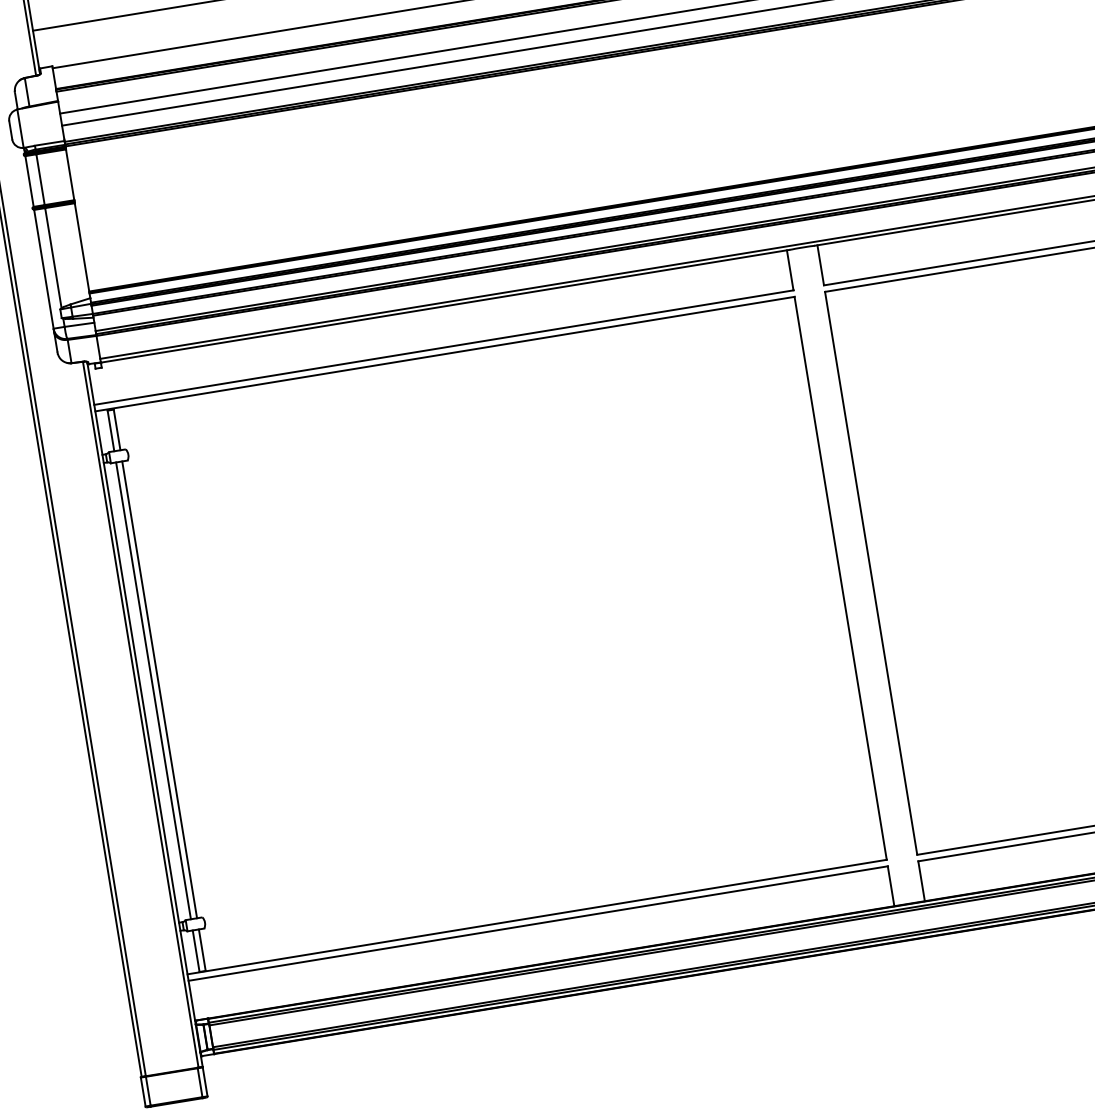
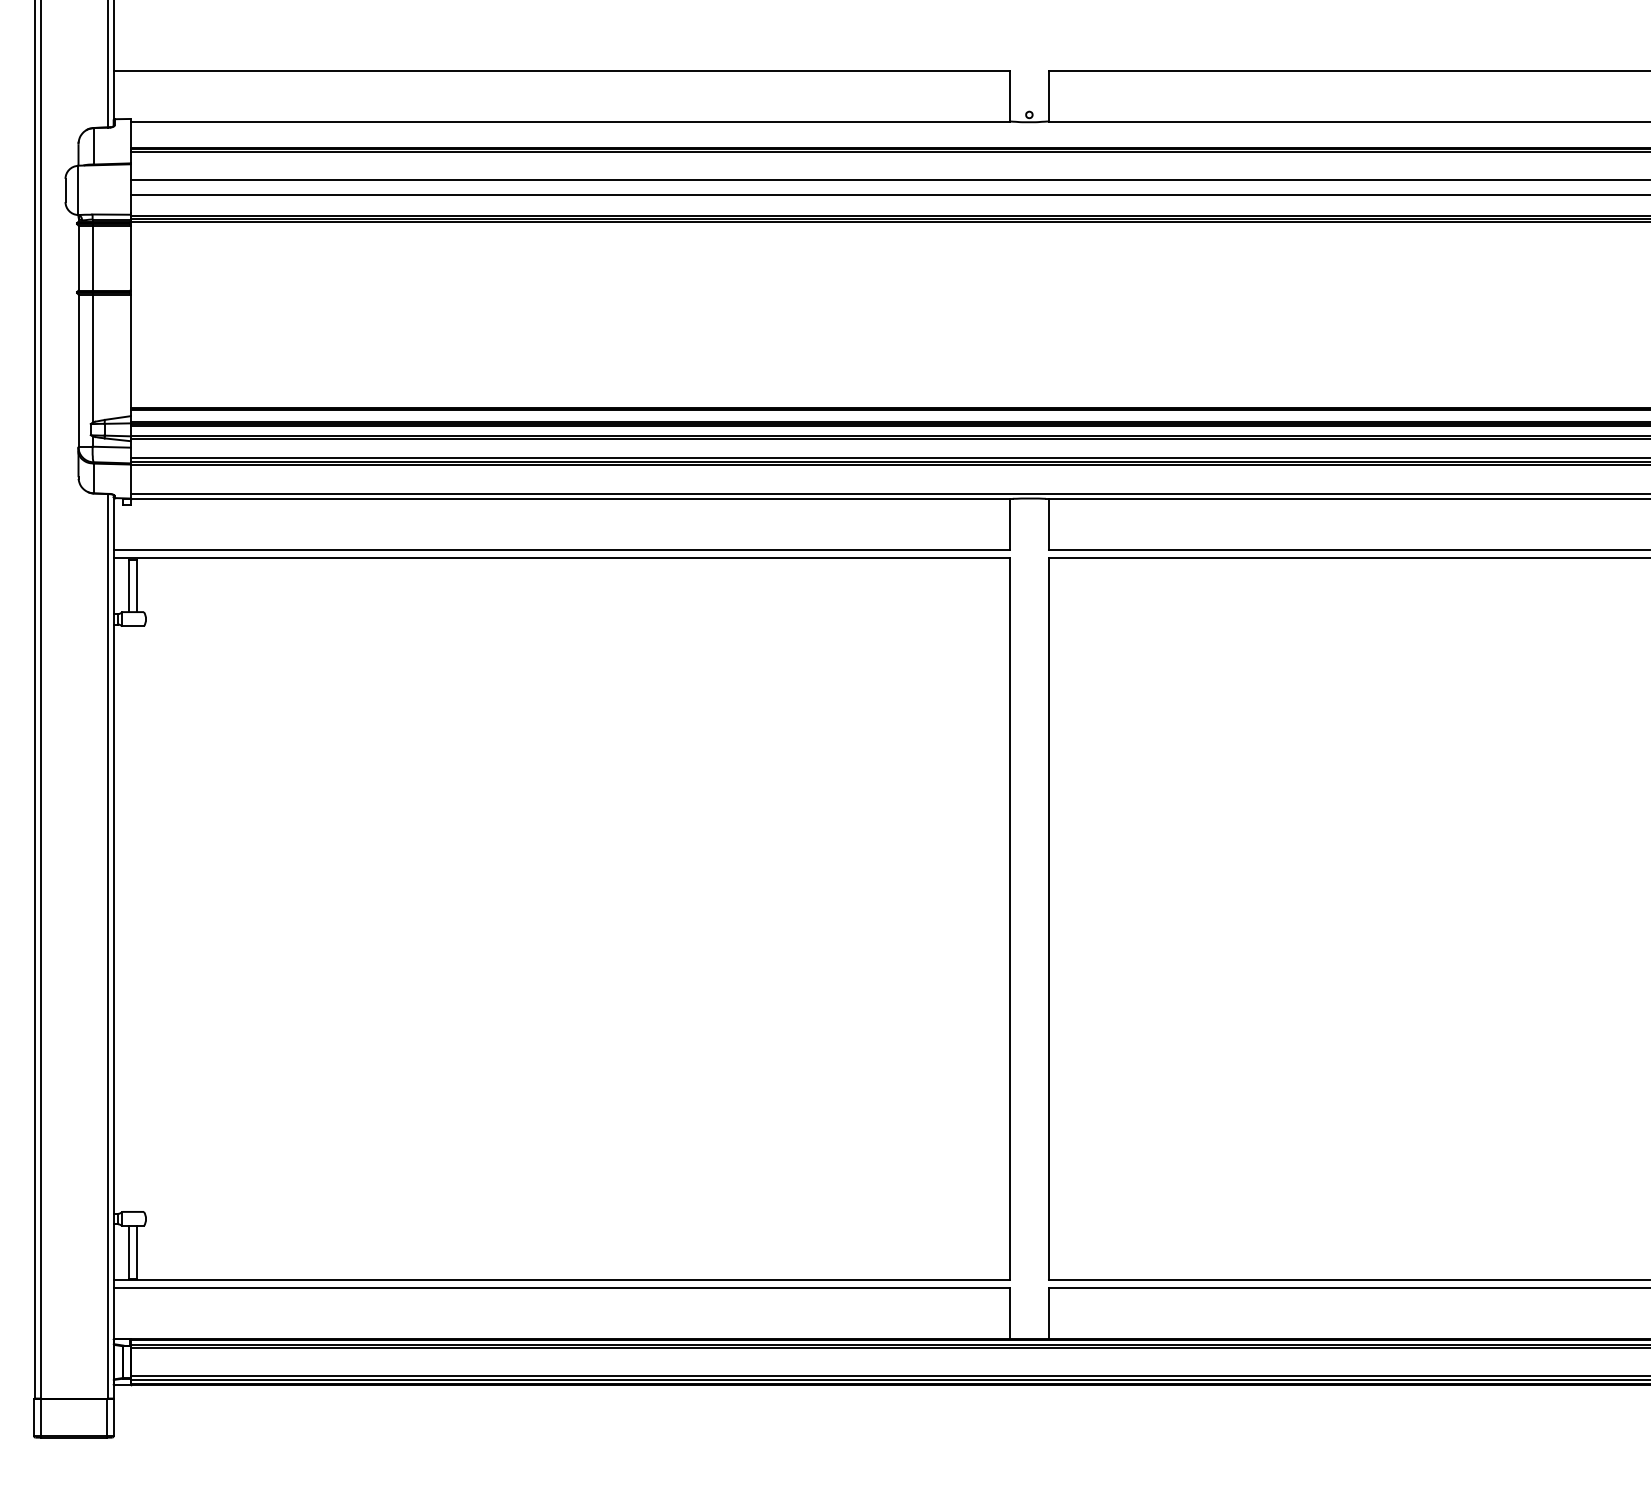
line: (159, 689) -> (137, 918), removed
line: (153, 690) -> (129, 918), removed

